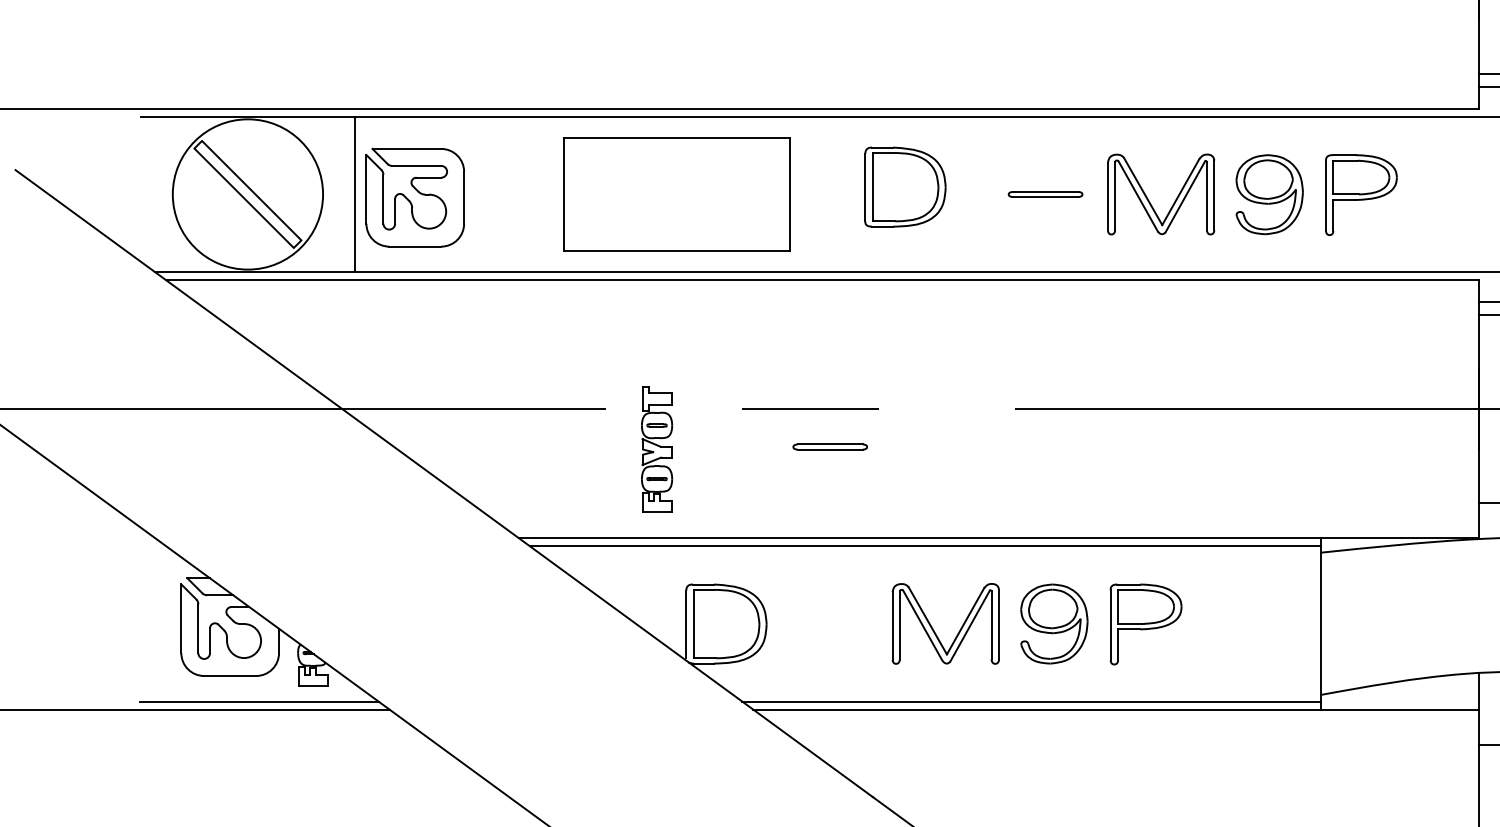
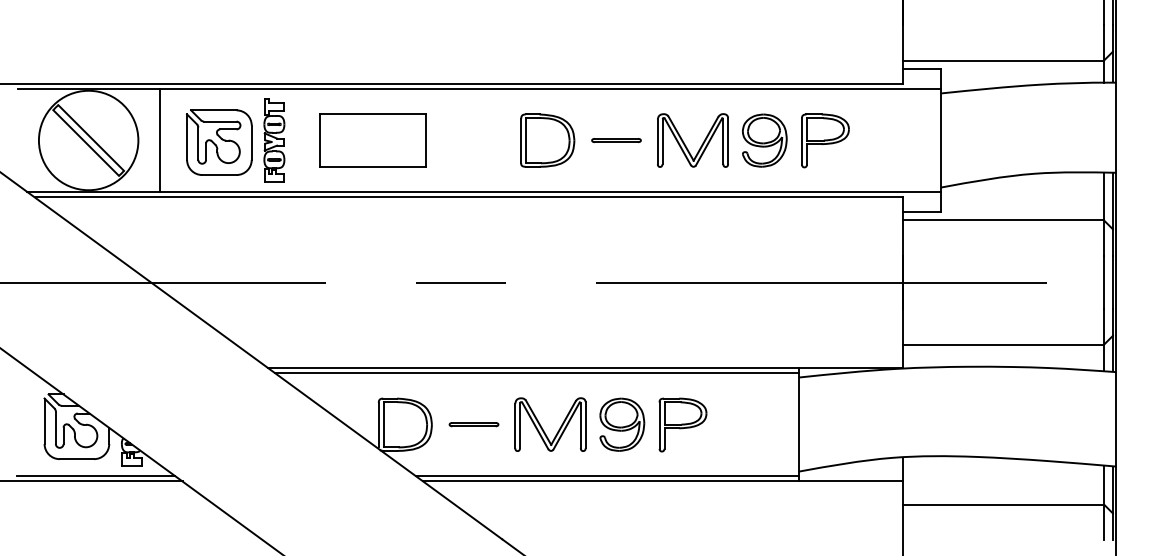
part: (905, 186) -> (547, 140), moved
part: (676, 194) -> (372, 140), size x0.71
part: (415, 197) -> (219, 142), moved
part: (829, 446) -> (473, 424), moved
part: (657, 449) -> (274, 140), moved

